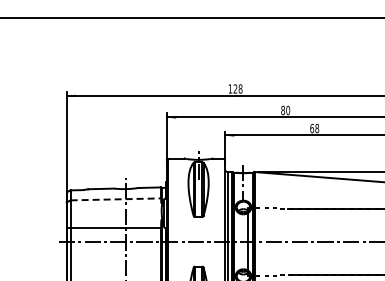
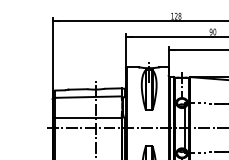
text: (283, 110) -> (211, 32), 80 -> 90
line: (116, 199) -> (89, 97), dashed -> solid

